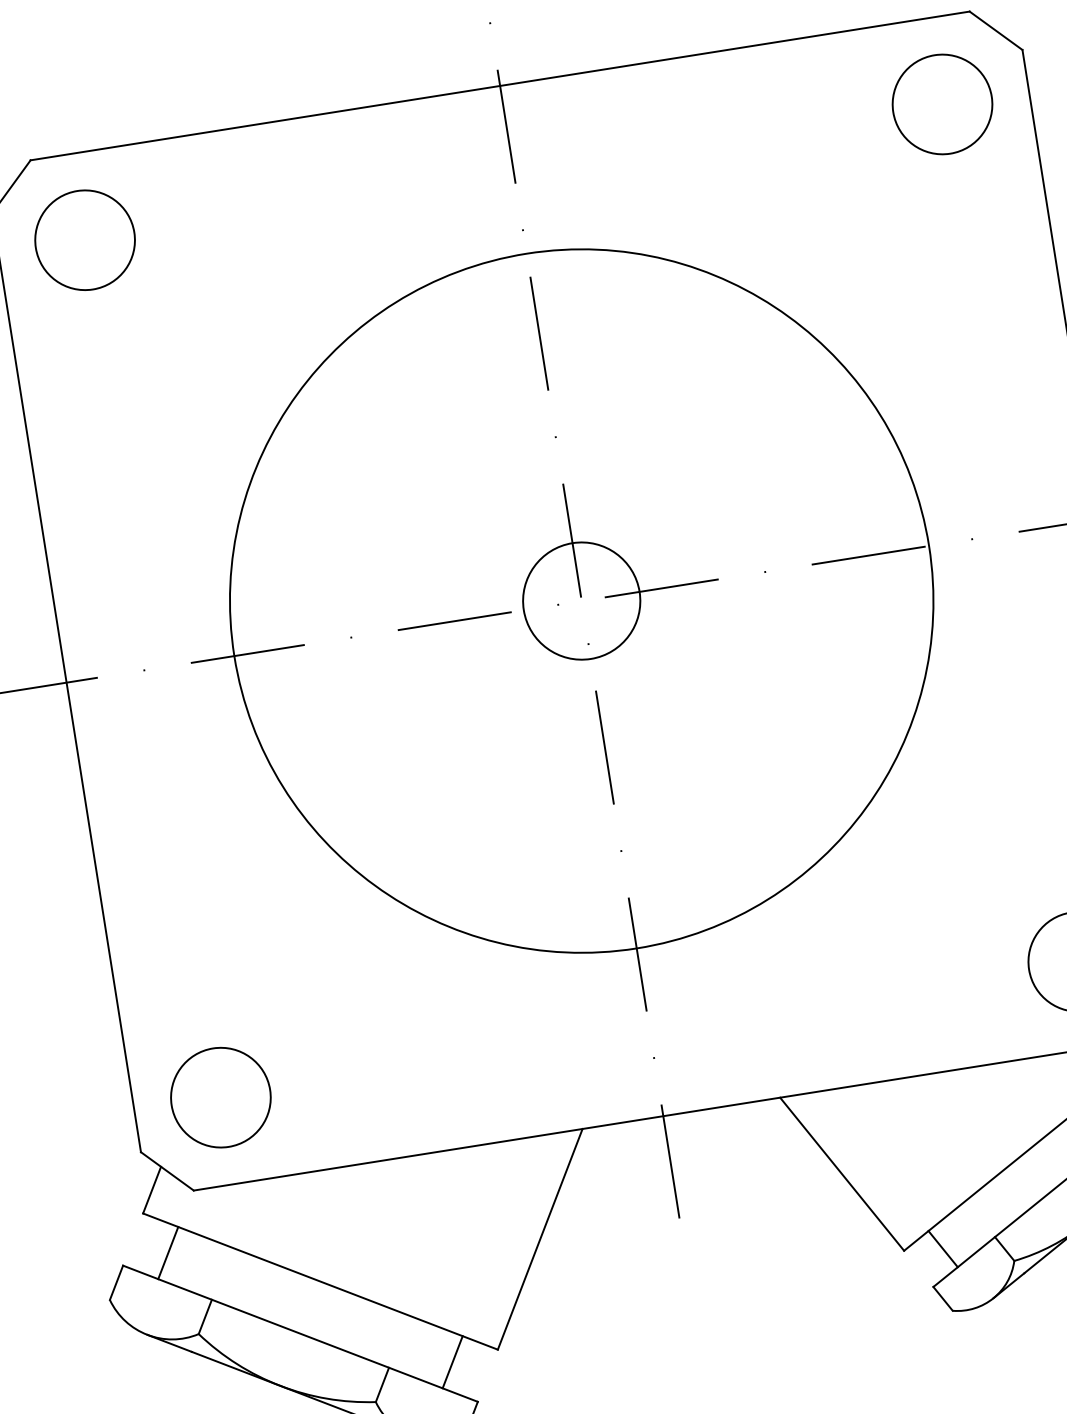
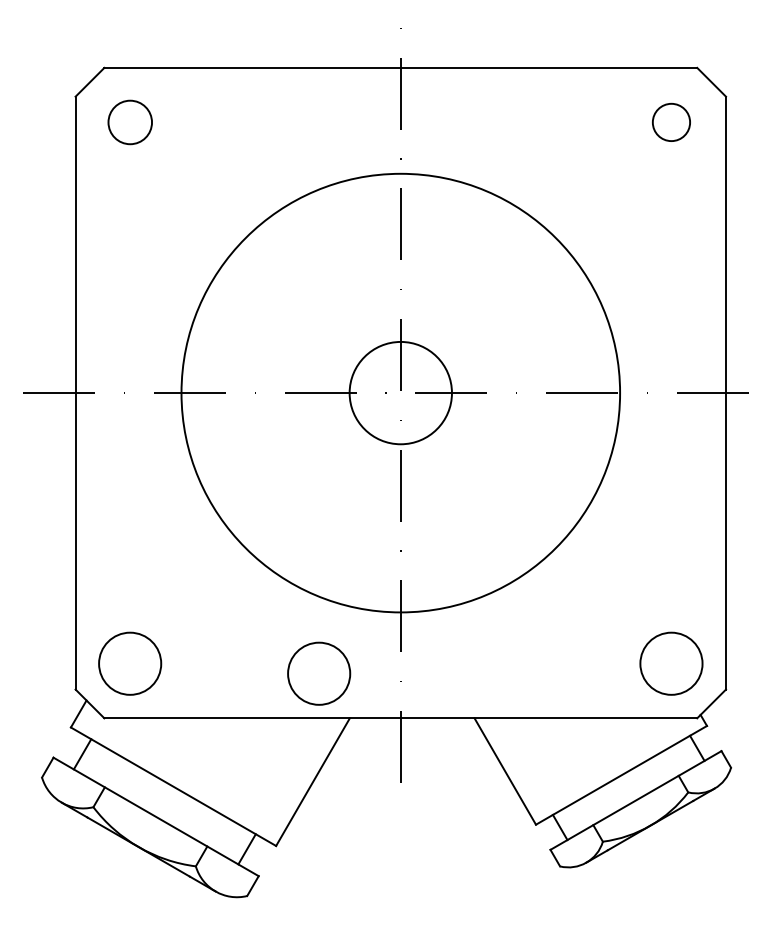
circle: (942, 104) -> (671, 122), size x0.6
circle: (85, 240) -> (130, 122), size x0.7
circle: (581, 600) -> (400, 392), size x1.4
circle: (523, 1065) -> (319, 673), added

